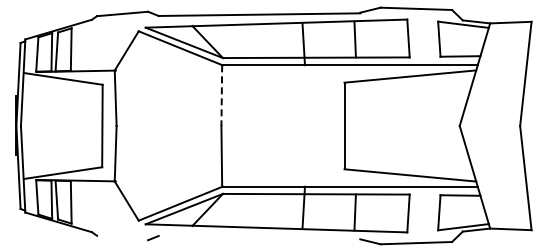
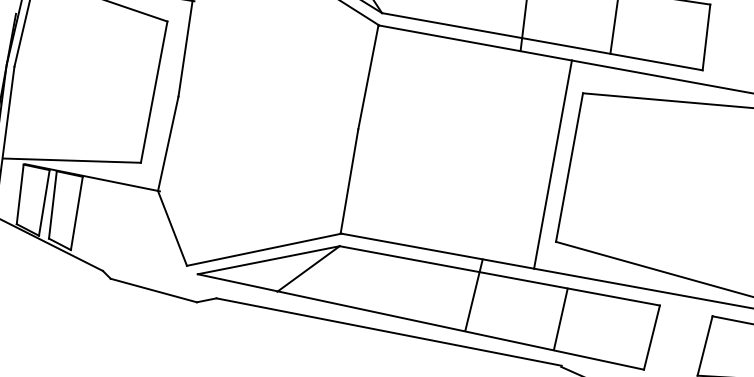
line: (221, 96) -> (367, 78), dashed -> solid
line: (334, 125) -> (552, 163), added
line: (259, 236) -> (389, 330), added
line: (122, 237) -> (153, 289), added

